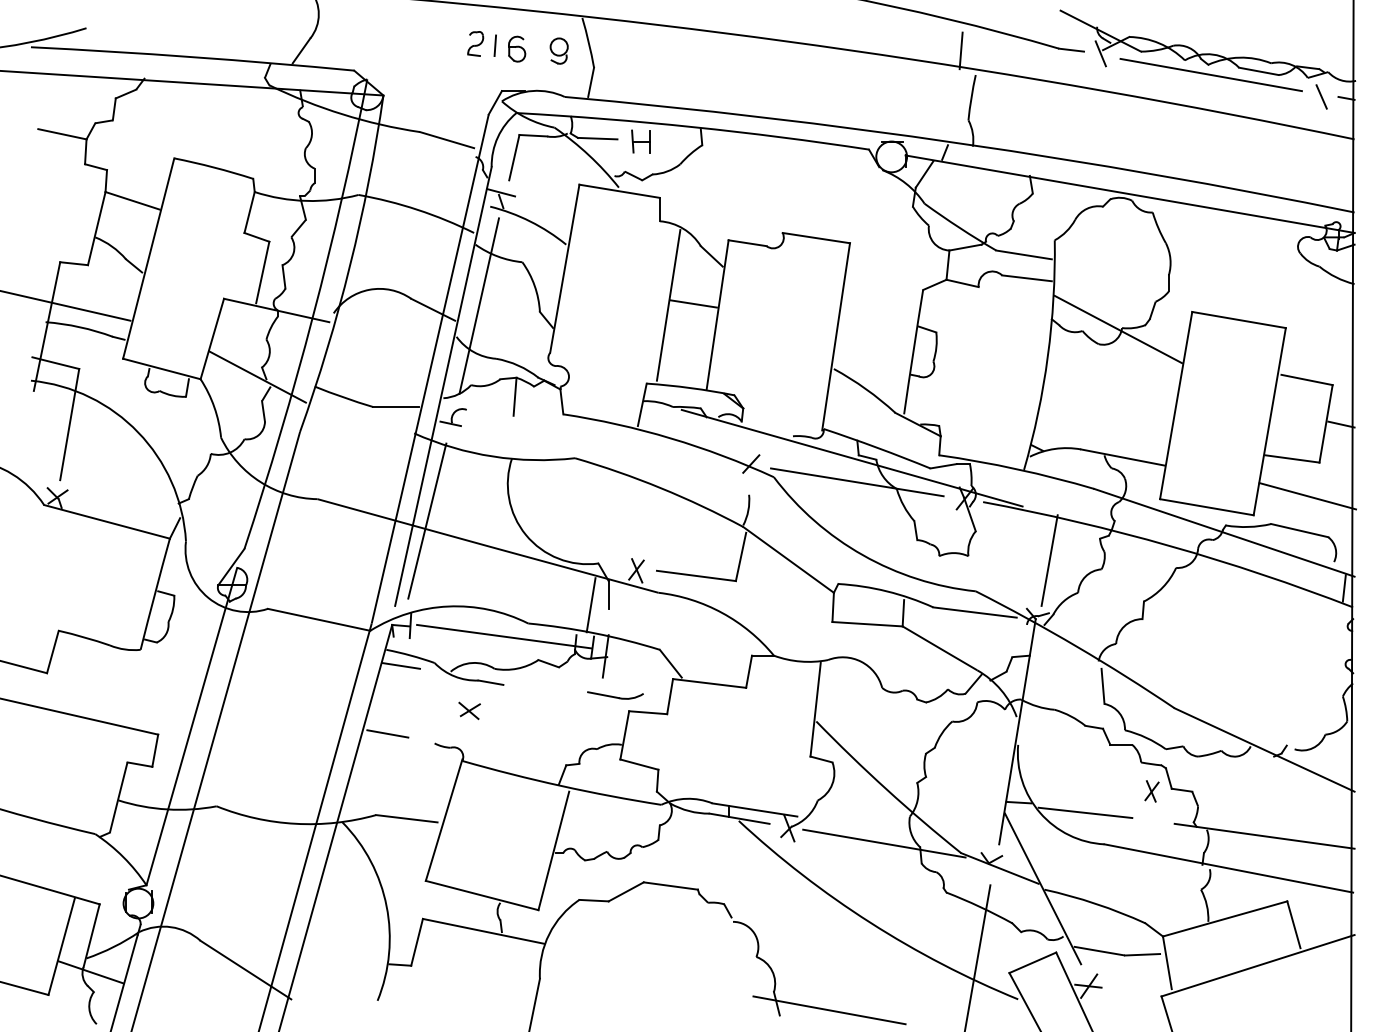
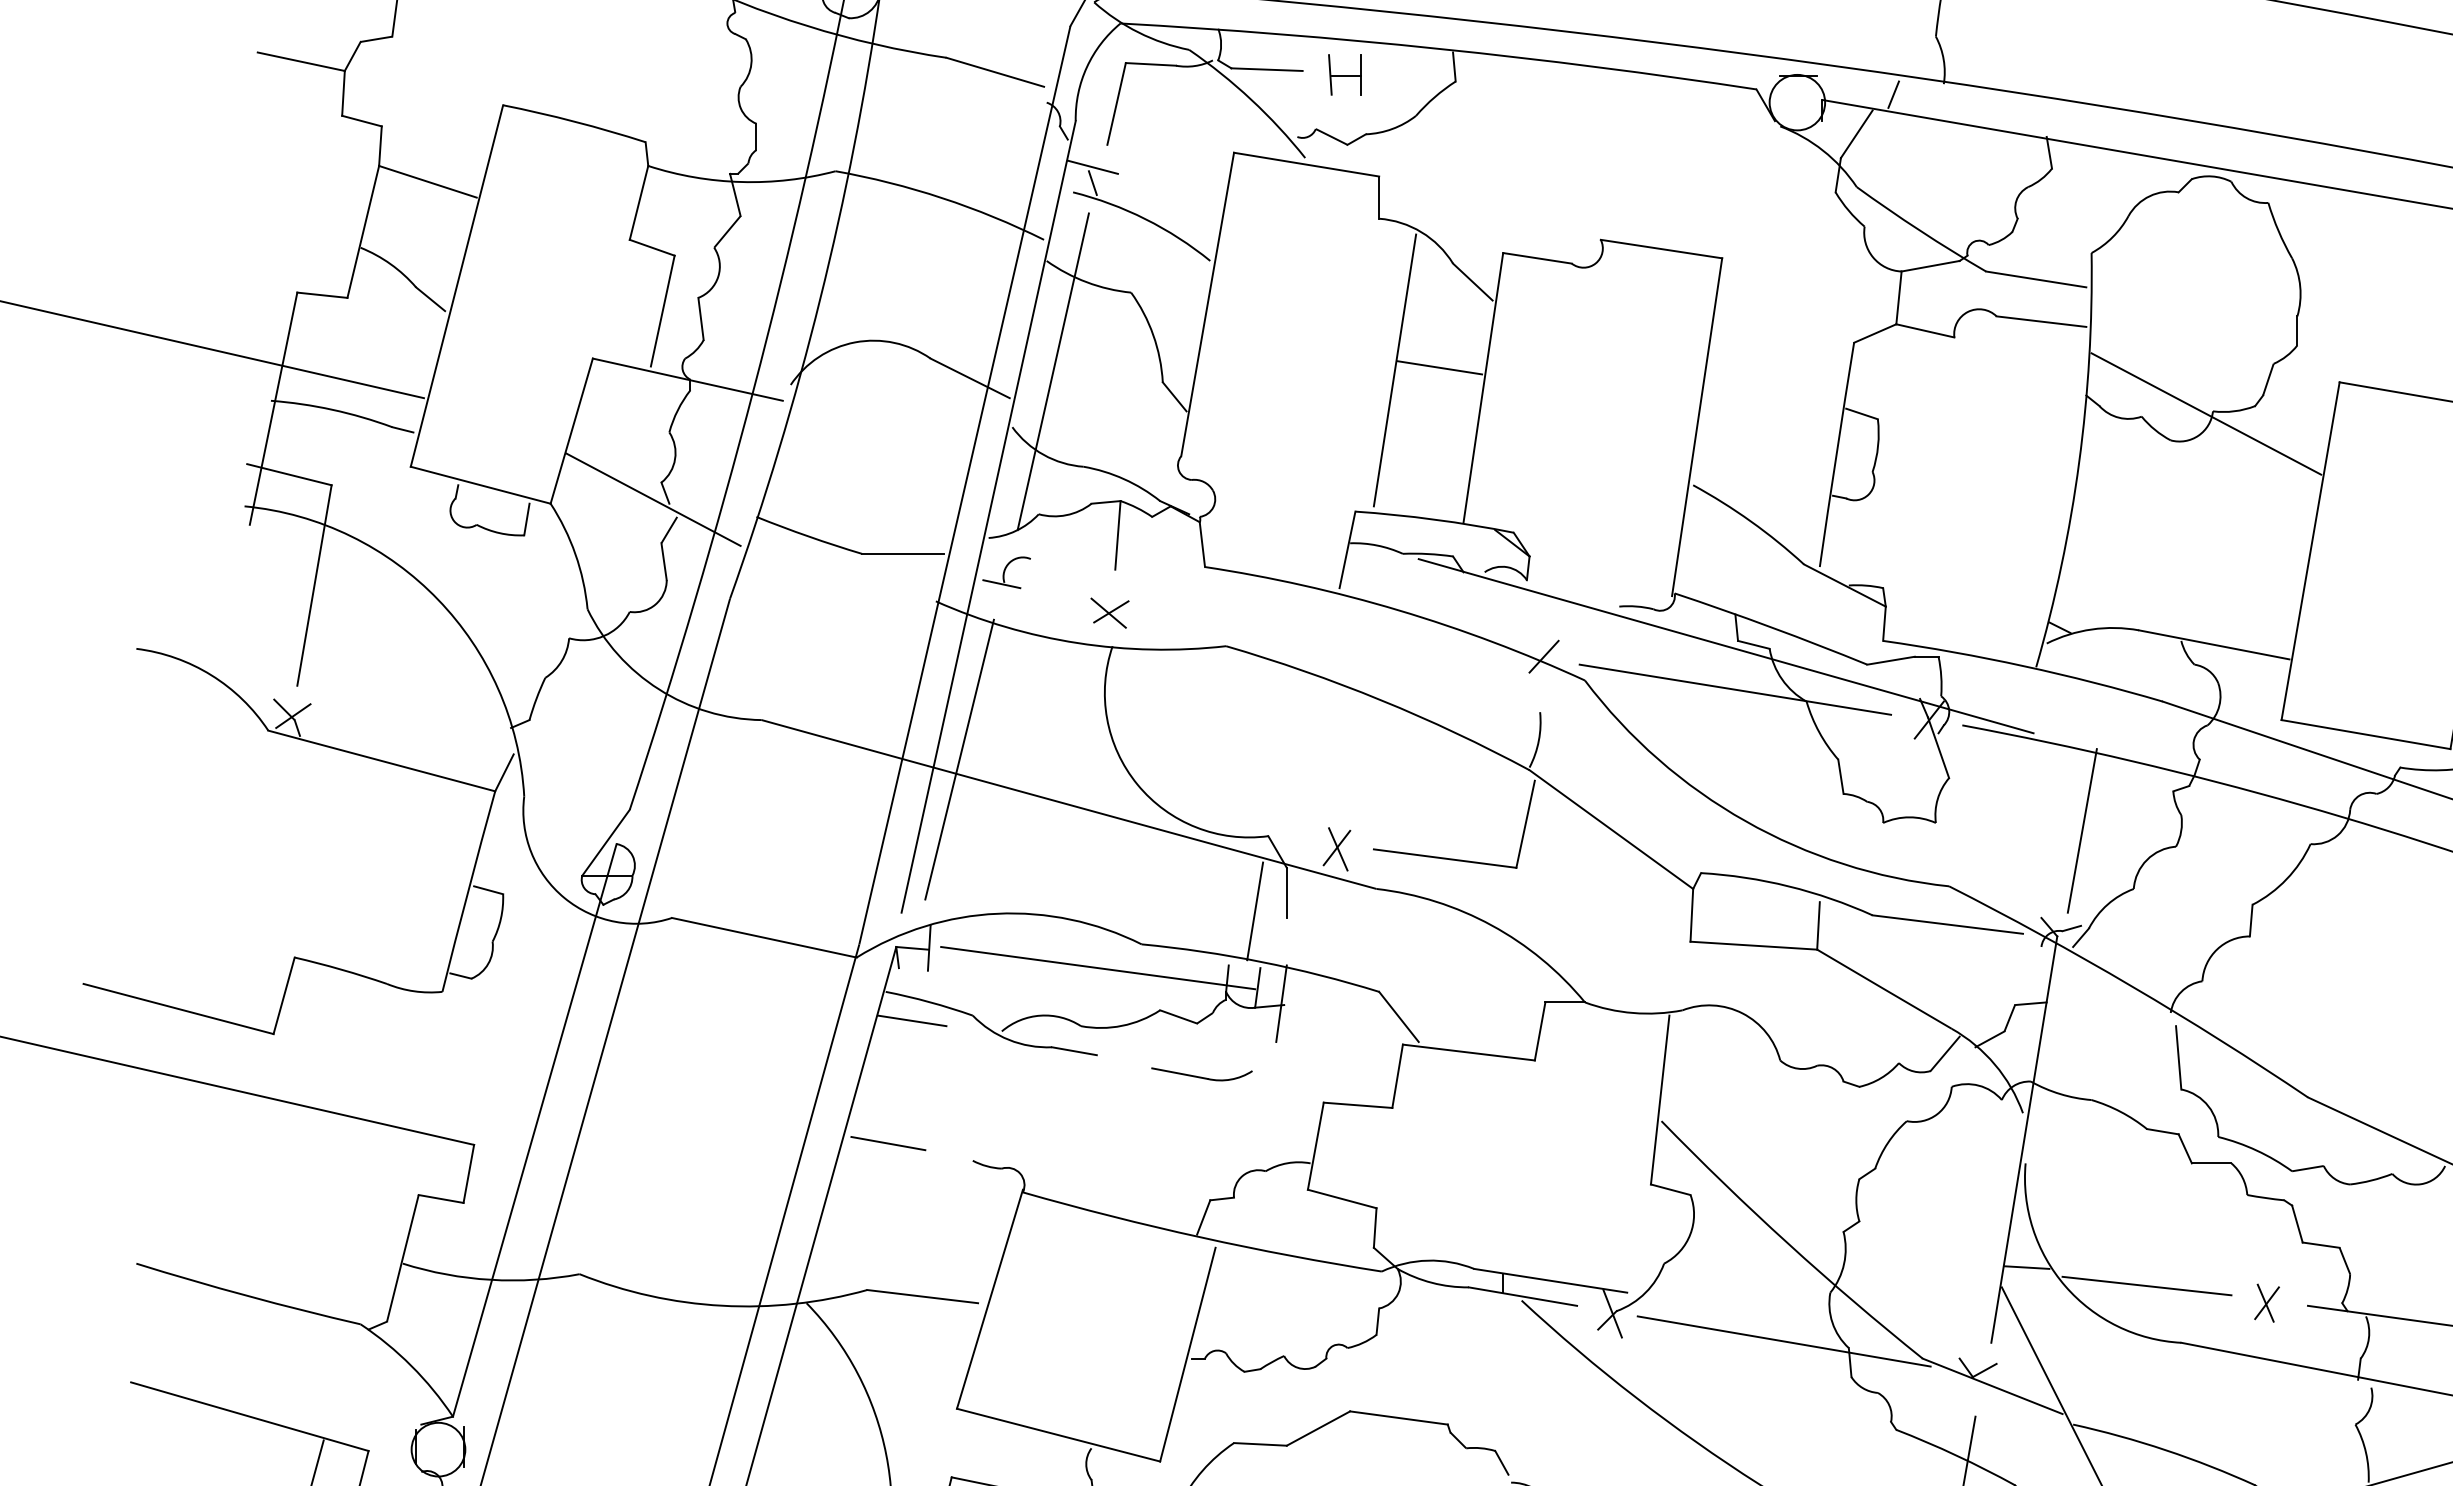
part: (615, 695) -> (1201, 1074), moved
part: (469, 710) -> (1109, 612), moved
part: (1151, 791) -> (2266, 1303), moved

